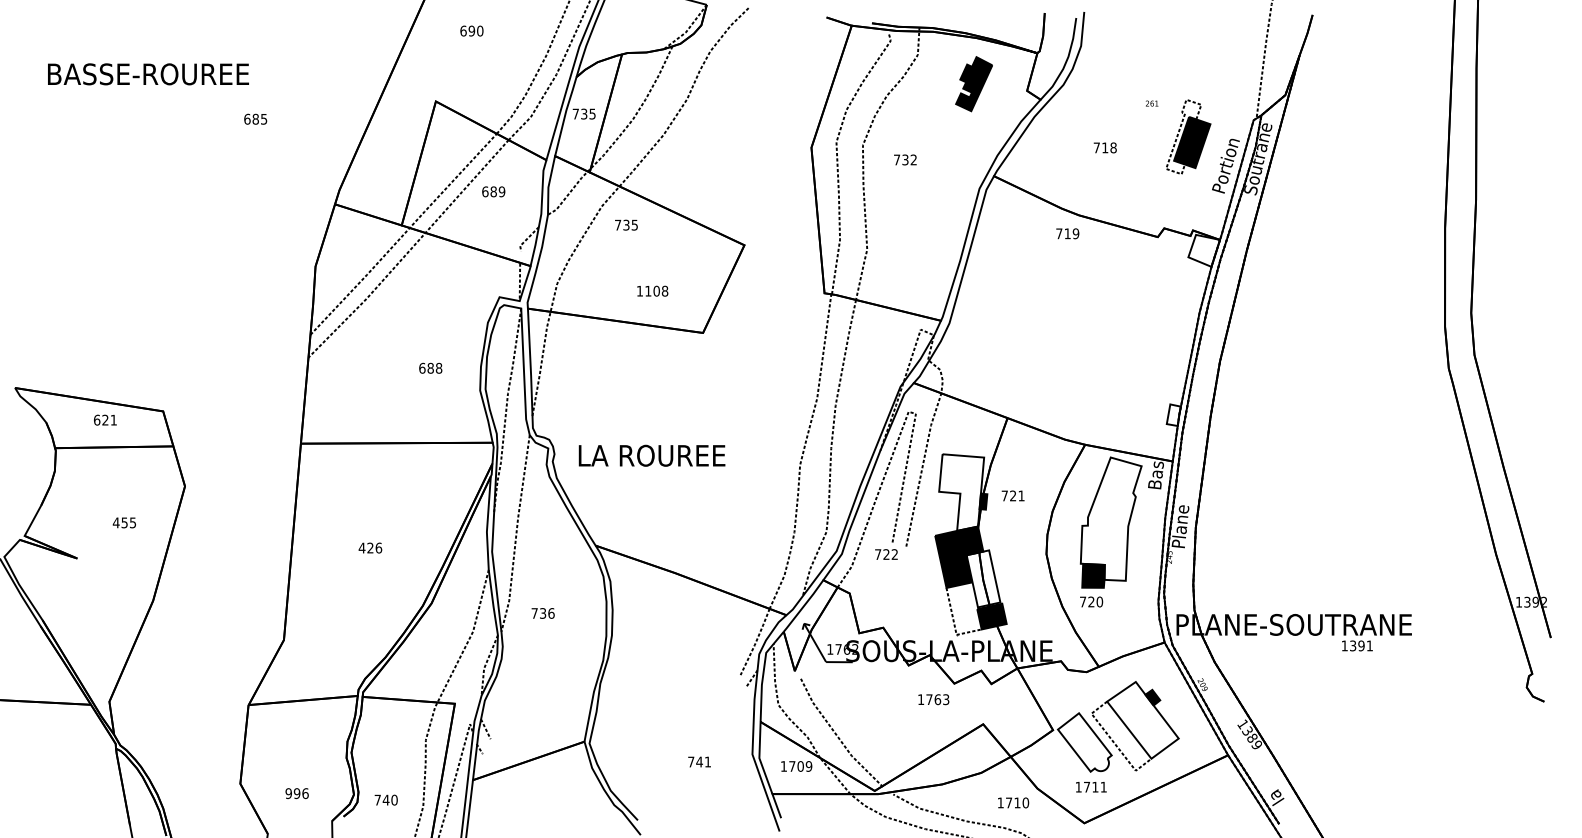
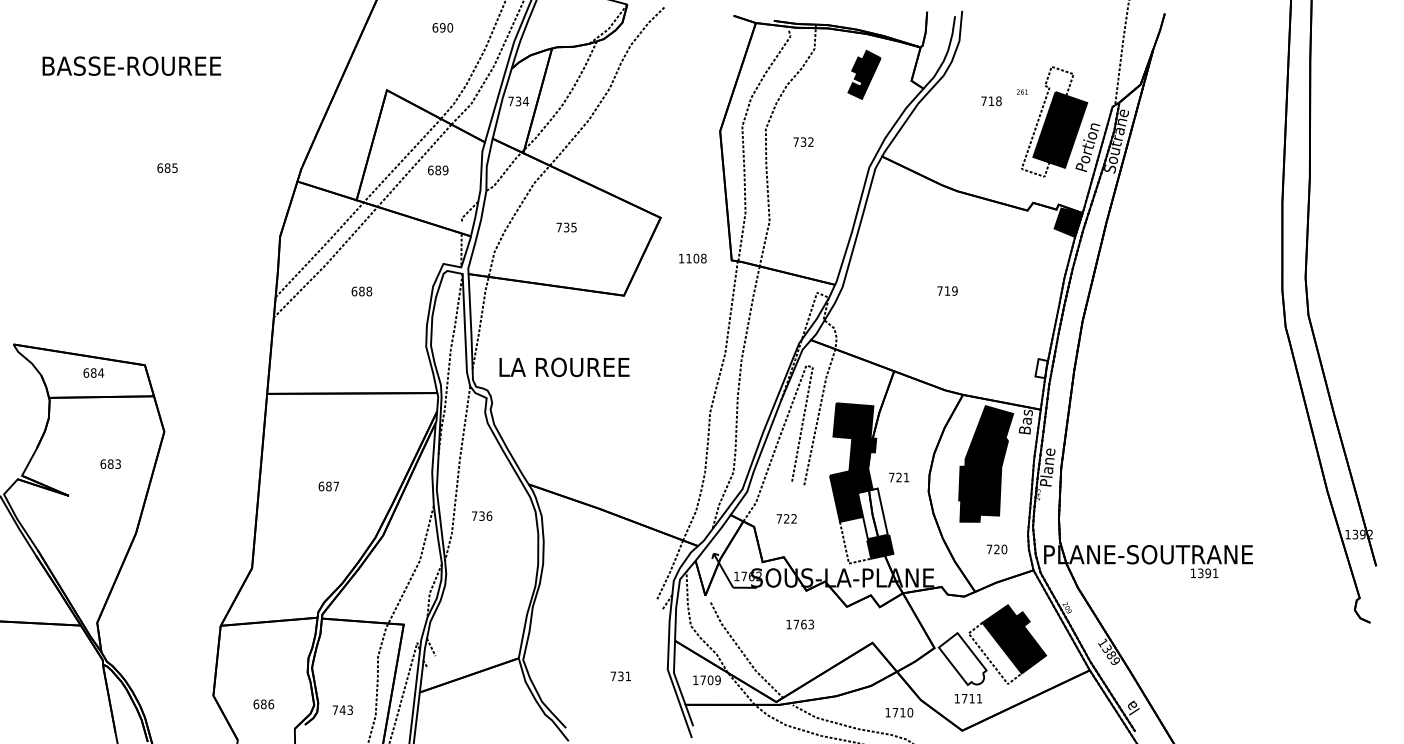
text: (471, 30) -> (442, 27), moved
text: (592, 113) -> (525, 100), 735 -> 734
text: (255, 118) -> (167, 167), moved
part: (1188, 136) -> (1054, 121), size x1.67
text: (1104, 147) -> (990, 100), moved
text: (626, 224) -> (566, 226), moved
text: (1067, 233) -> (947, 290), moved
fill: (1204, 250) -> (1068, 222), added
text: (652, 290) -> (692, 257), moved
text: (430, 367) -> (361, 290), moved
text: (109, 419) -> (97, 372), 621 -> 684
text: (651, 455) -> (564, 367), moved
fill: (961, 492) -> (853, 437), added
text: (1012, 495) -> (898, 477), moved
fill: (1110, 518) -> (985, 460), added
text: (124, 522) -> (110, 463), 455 -> 683
text: (370, 547) -> (328, 486), 426 -> 687
text: (886, 554) -> (786, 518), moved
text: (1091, 601) -> (997, 549), moved
text: (542, 613) -> (481, 516), moved
text: (933, 699) -> (800, 624), moved
fill: (1142, 719) -> (1013, 638), added
text: (699, 761) -> (620, 675), 741 -> 731
text: (292, 793) -> (259, 704), 996 -> 686
text: (394, 799) -> (350, 709), 740 -> 743

